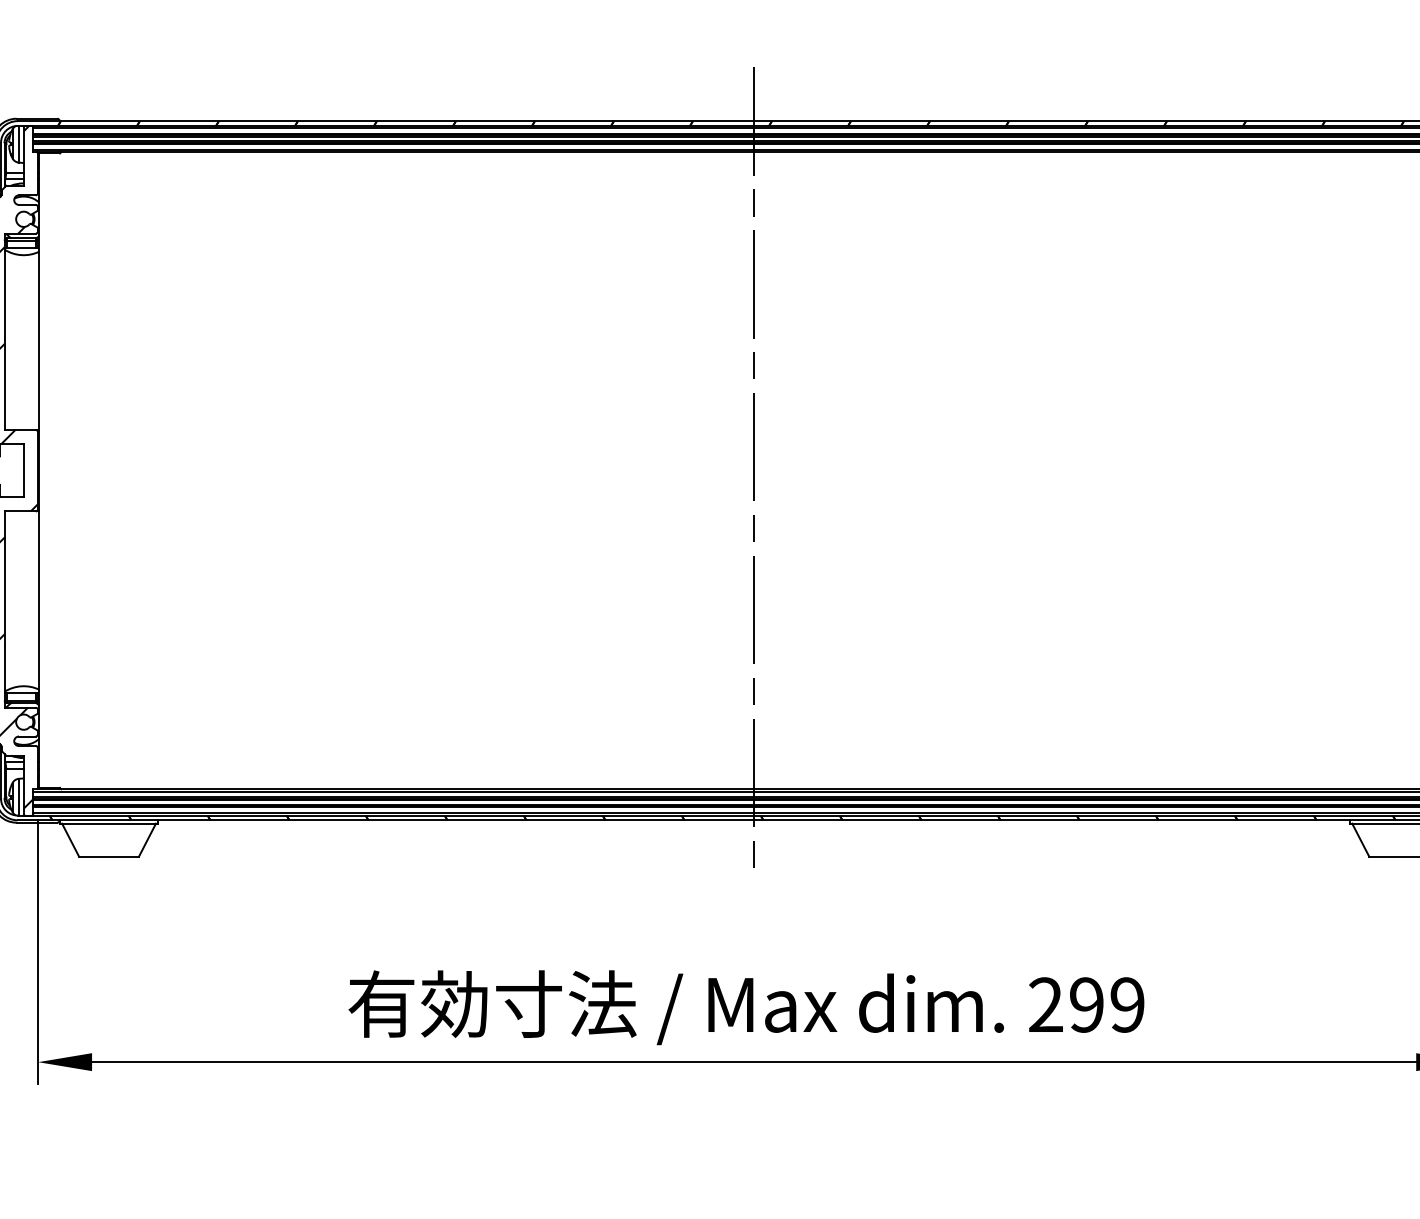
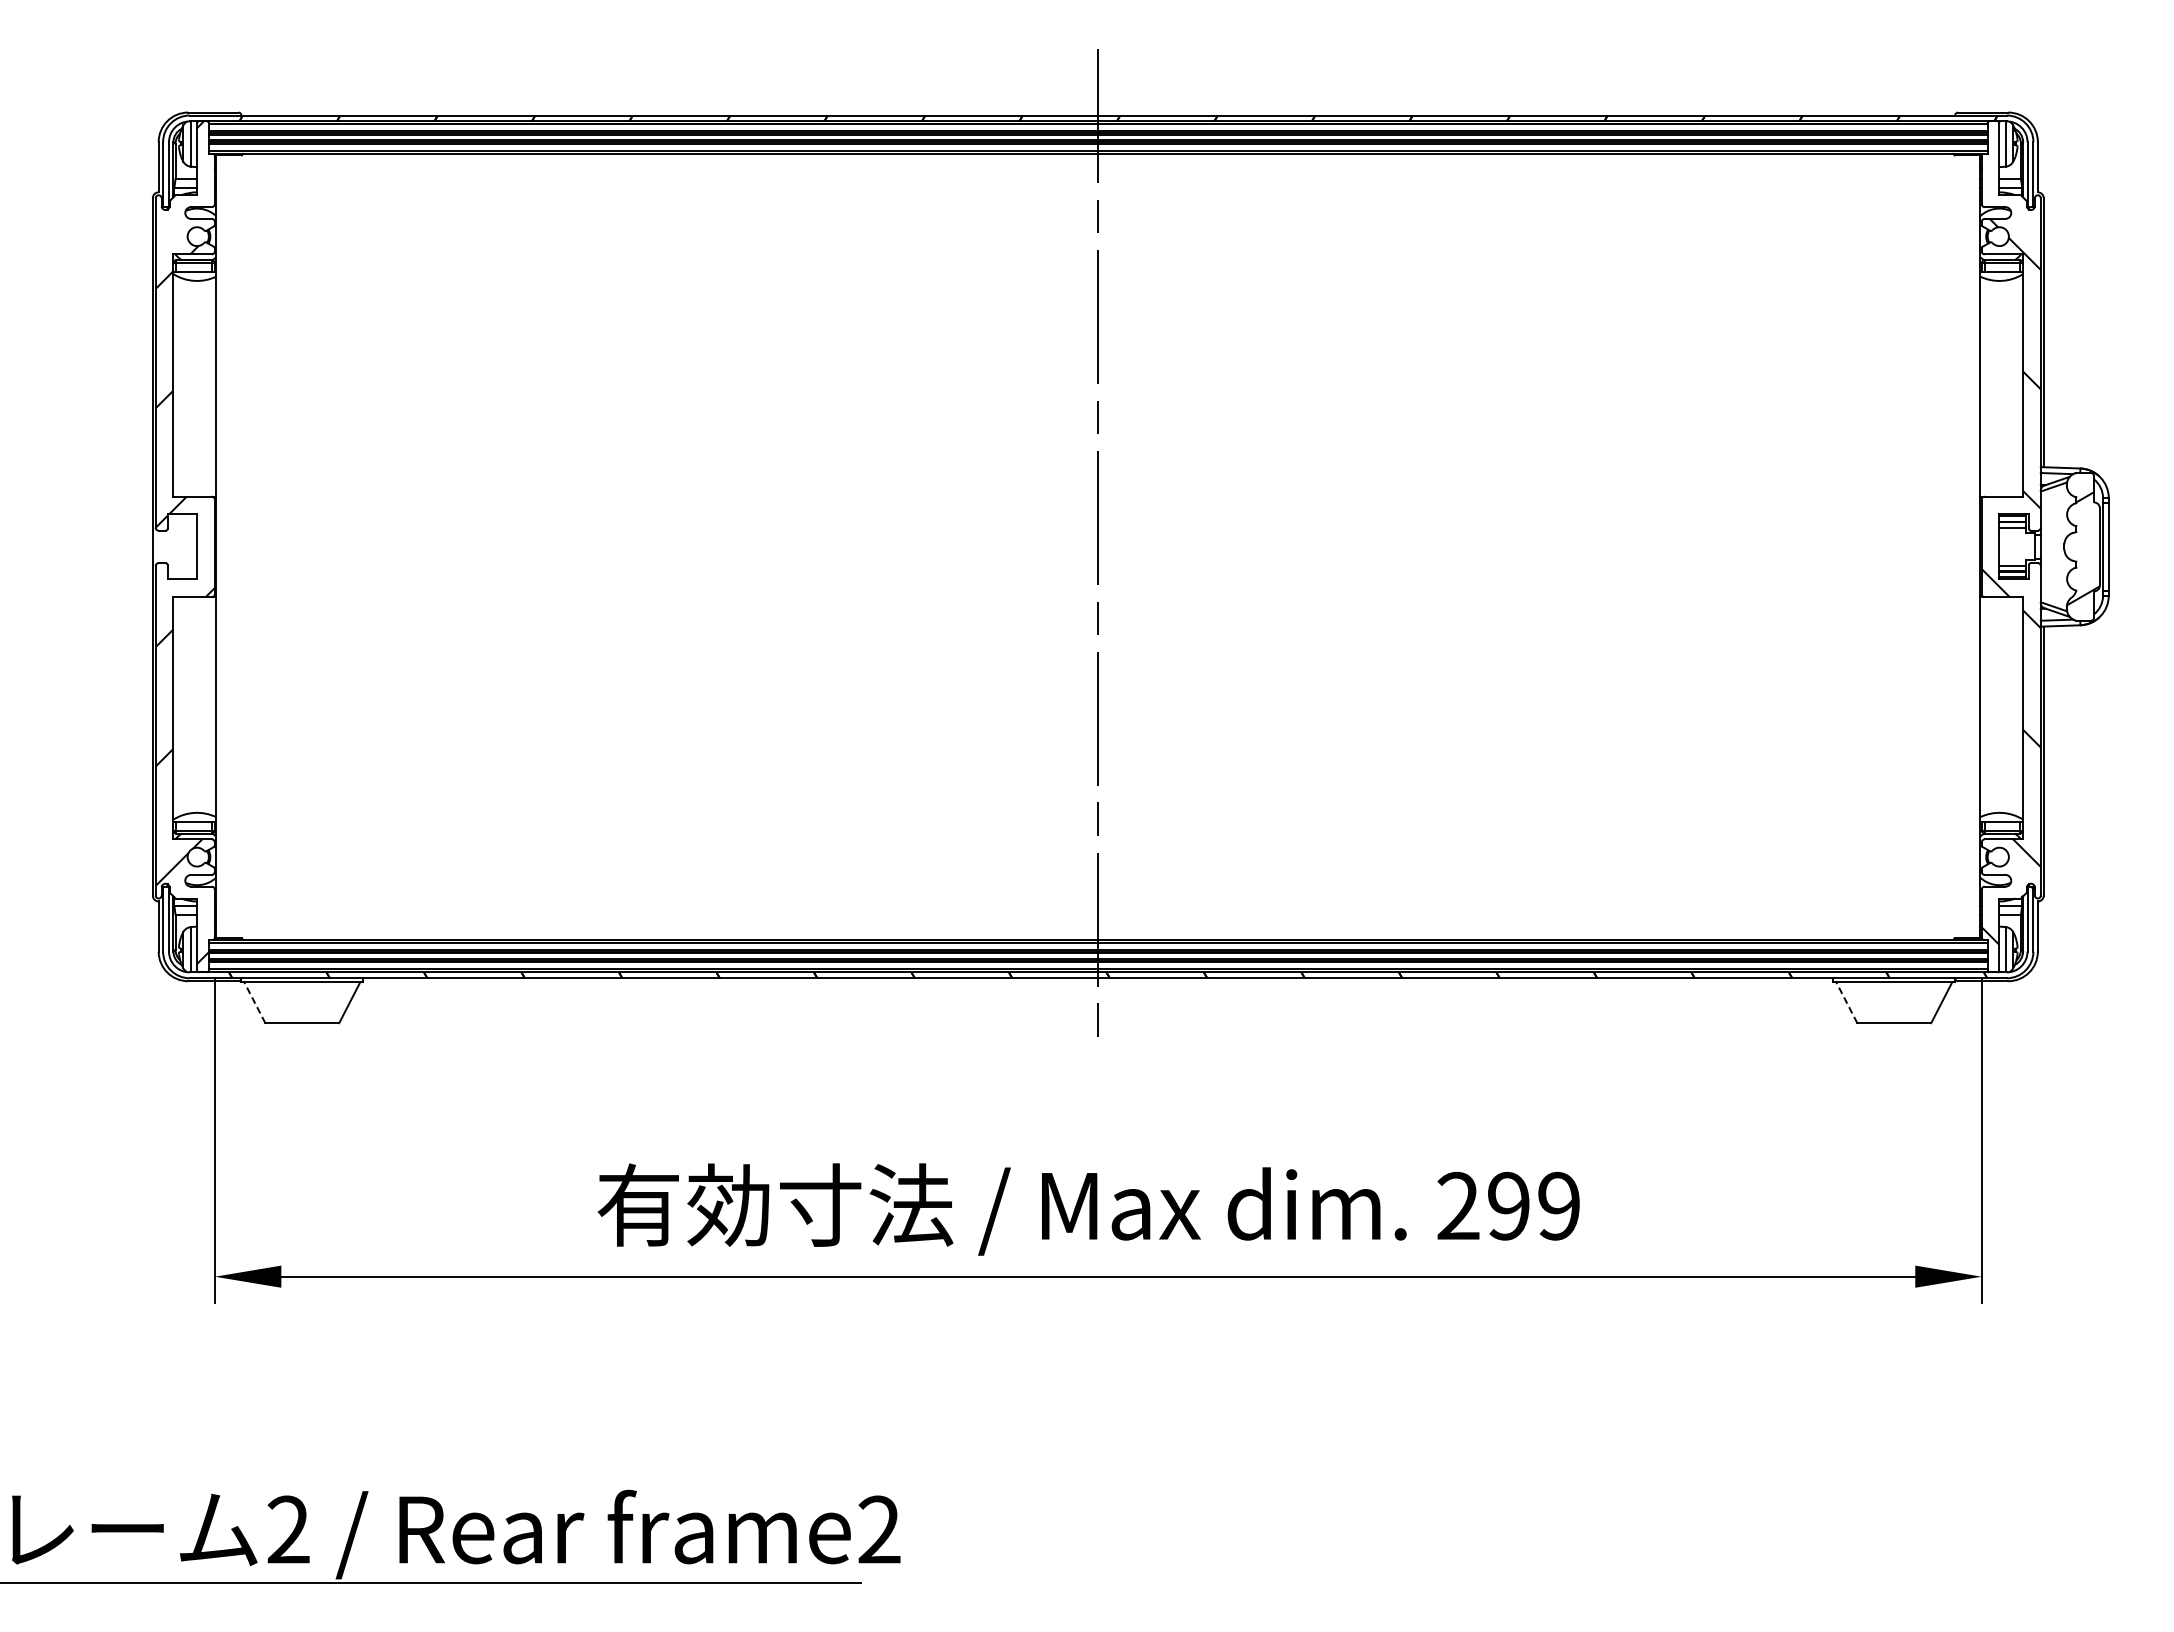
line: (70, 839) -> (254, 1002), solid -> dashed
line: (1360, 839) -> (1846, 1002), solid -> dashed

